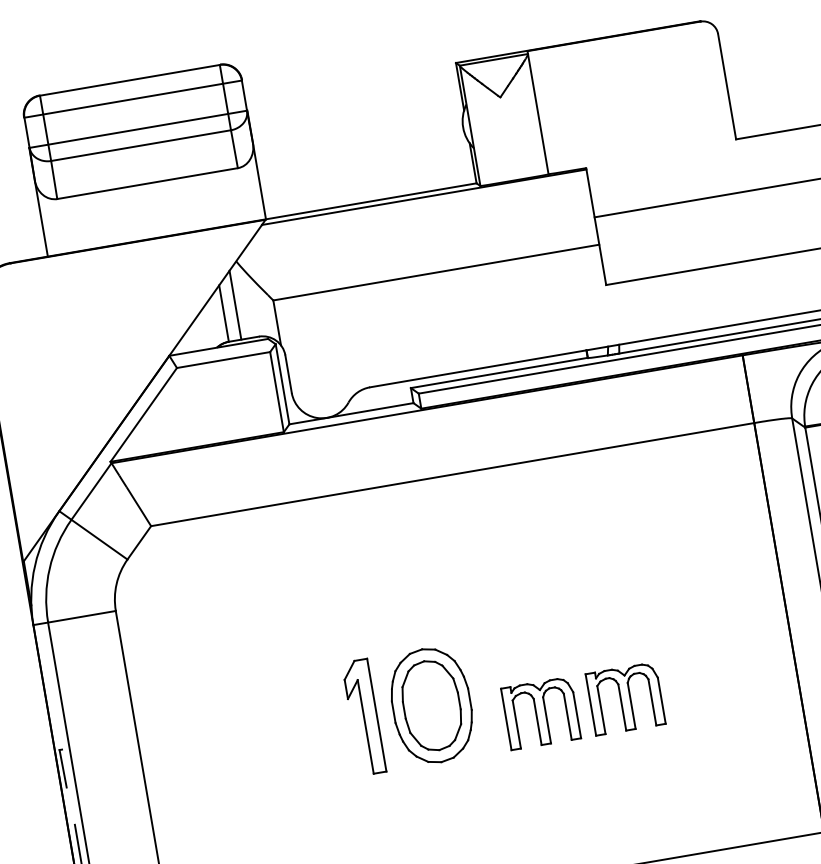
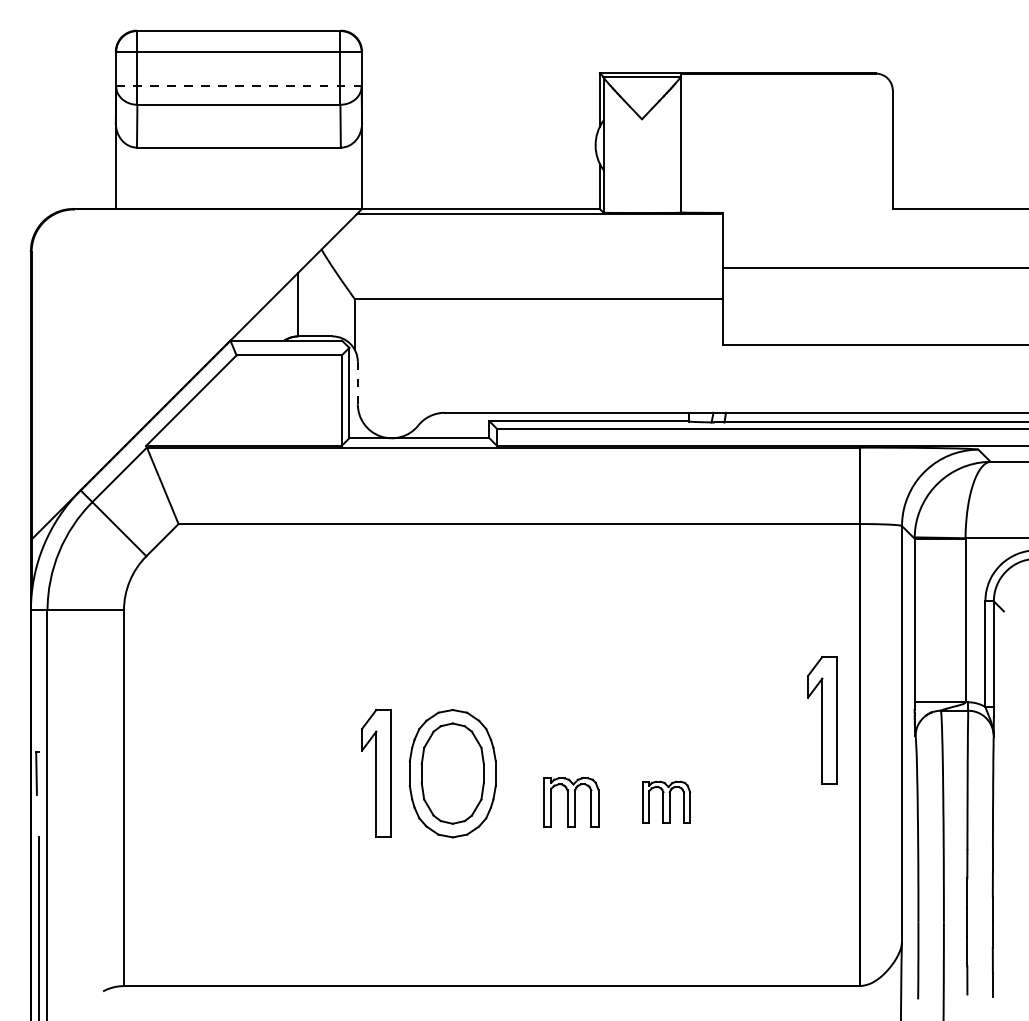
line: (137, 129) -> (238, 86), solid -> dashed
line: (235, 305) -> (312, 297), removed
line: (288, 373) -> (357, 382), solid -> dashed
part: (751, 602) -> (822, 720), added
part: (625, 698) -> (666, 802), size x0.6
part: (541, 713) -> (571, 802), size x0.7

